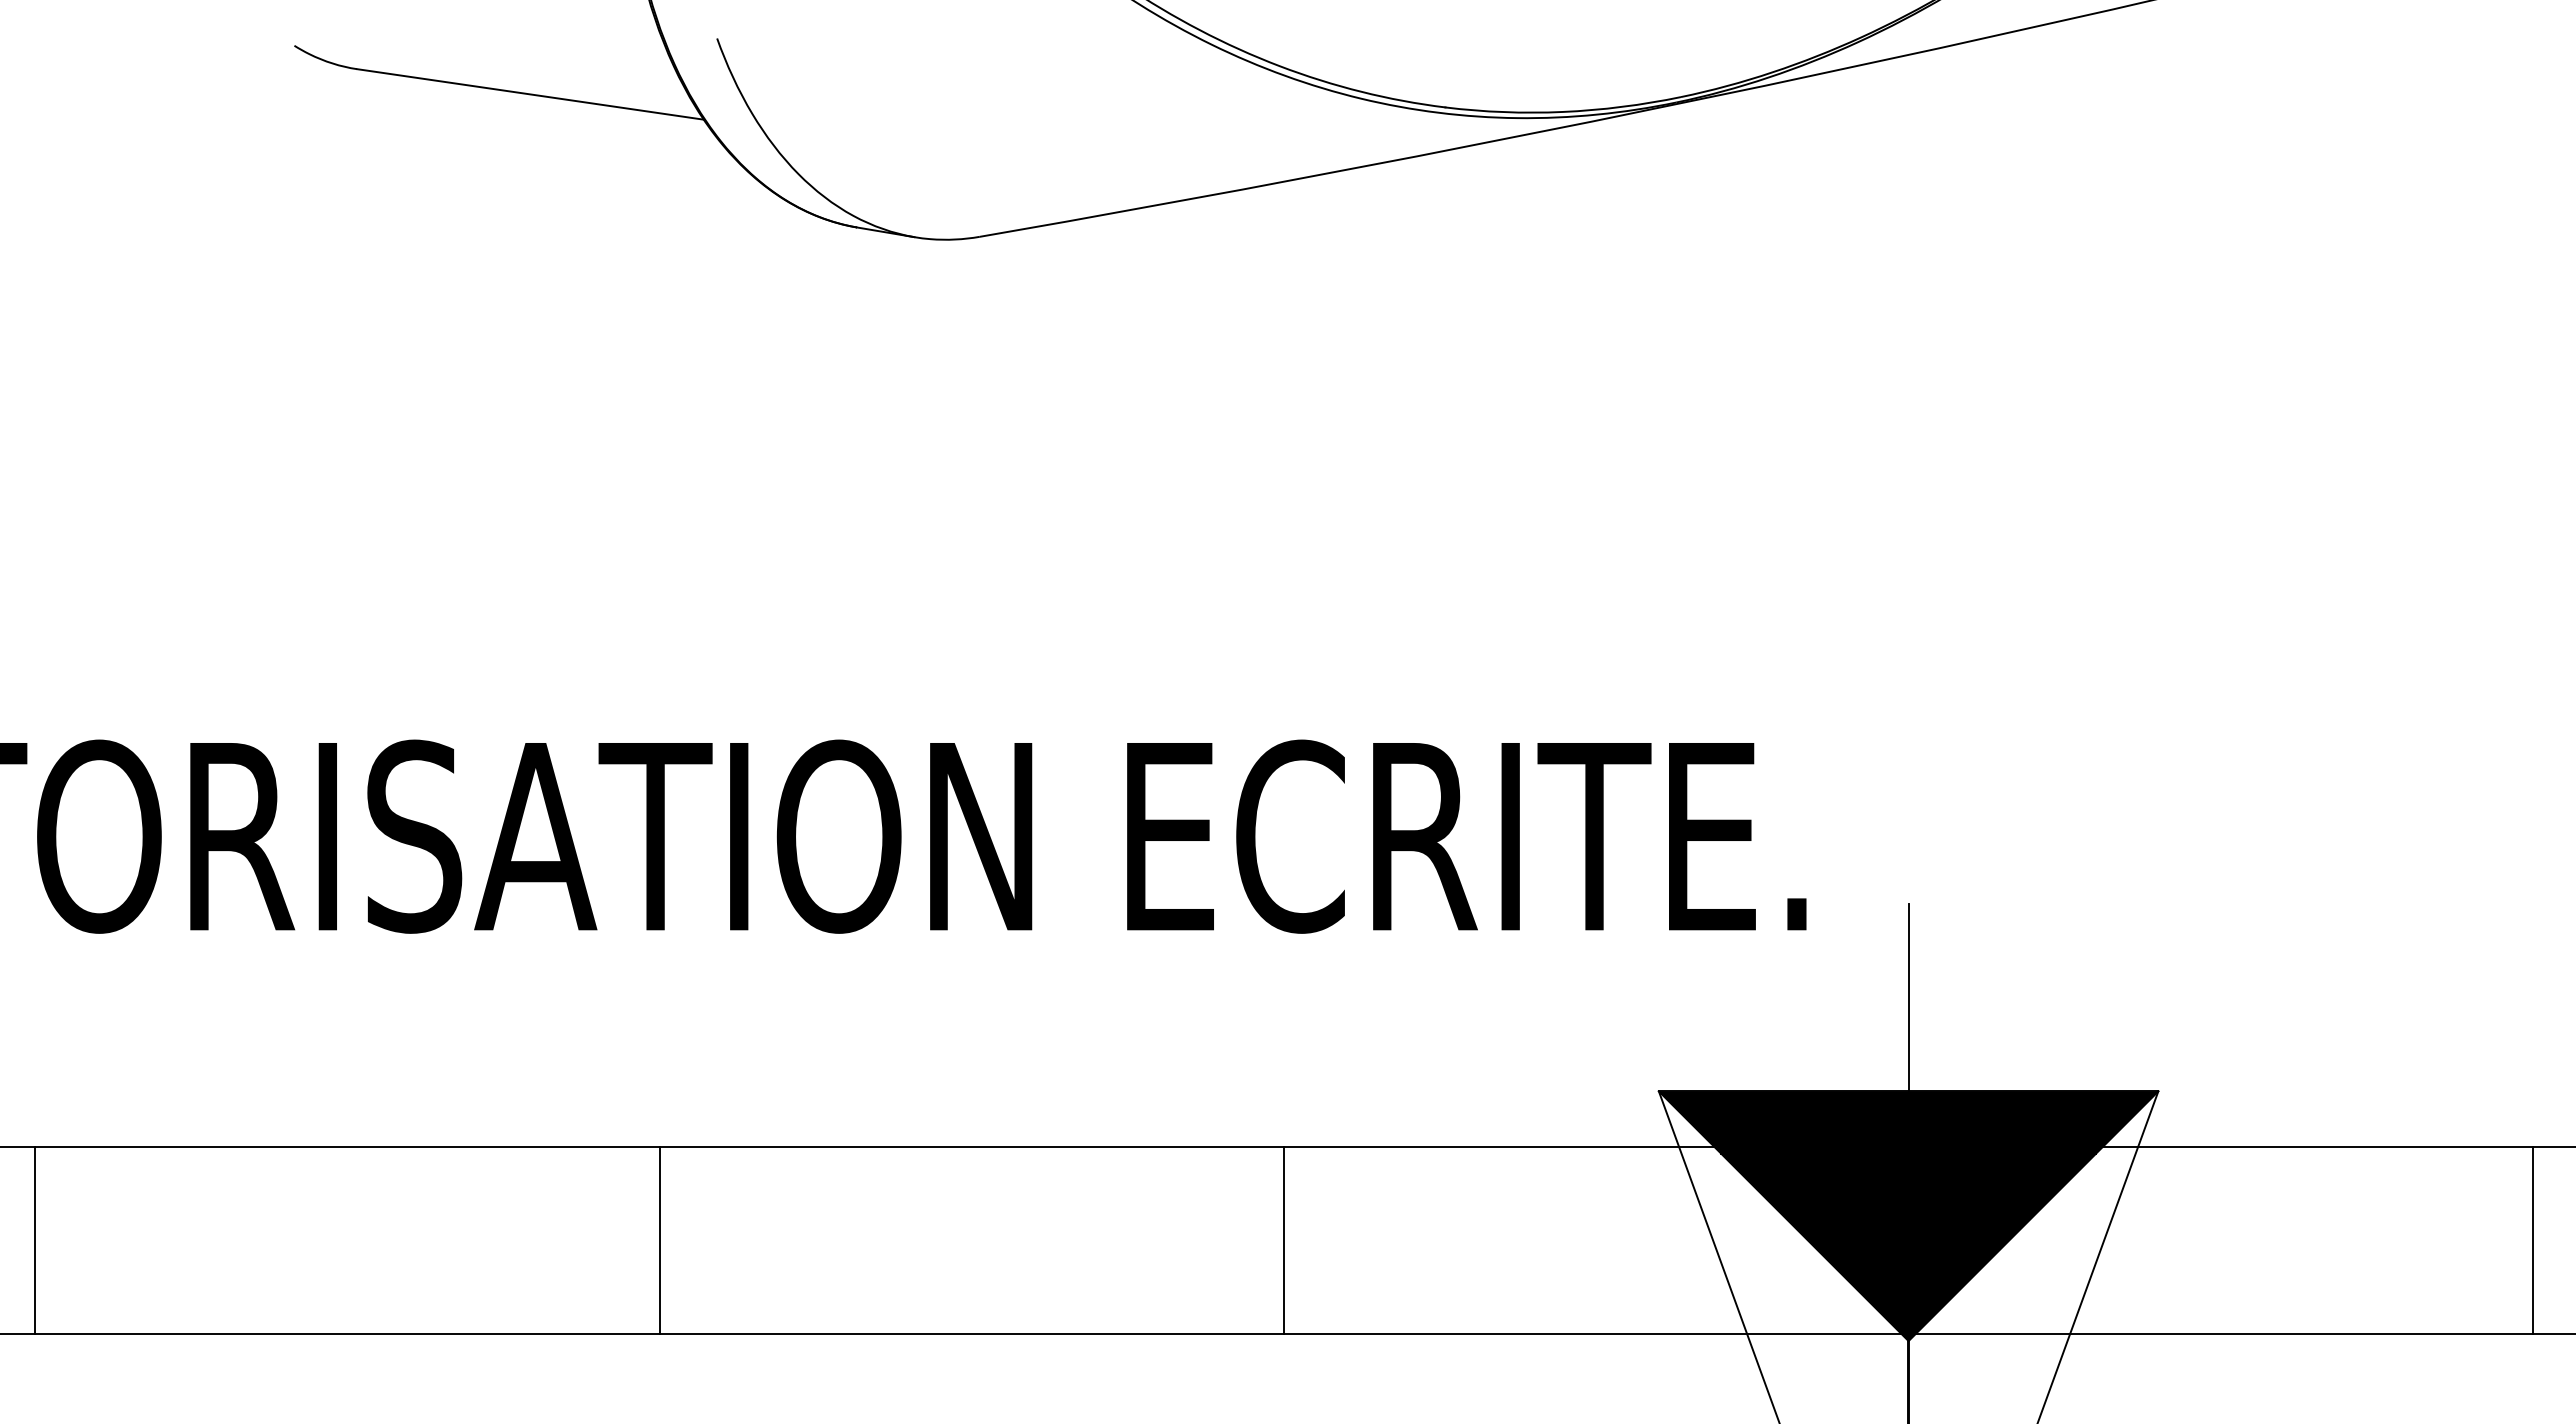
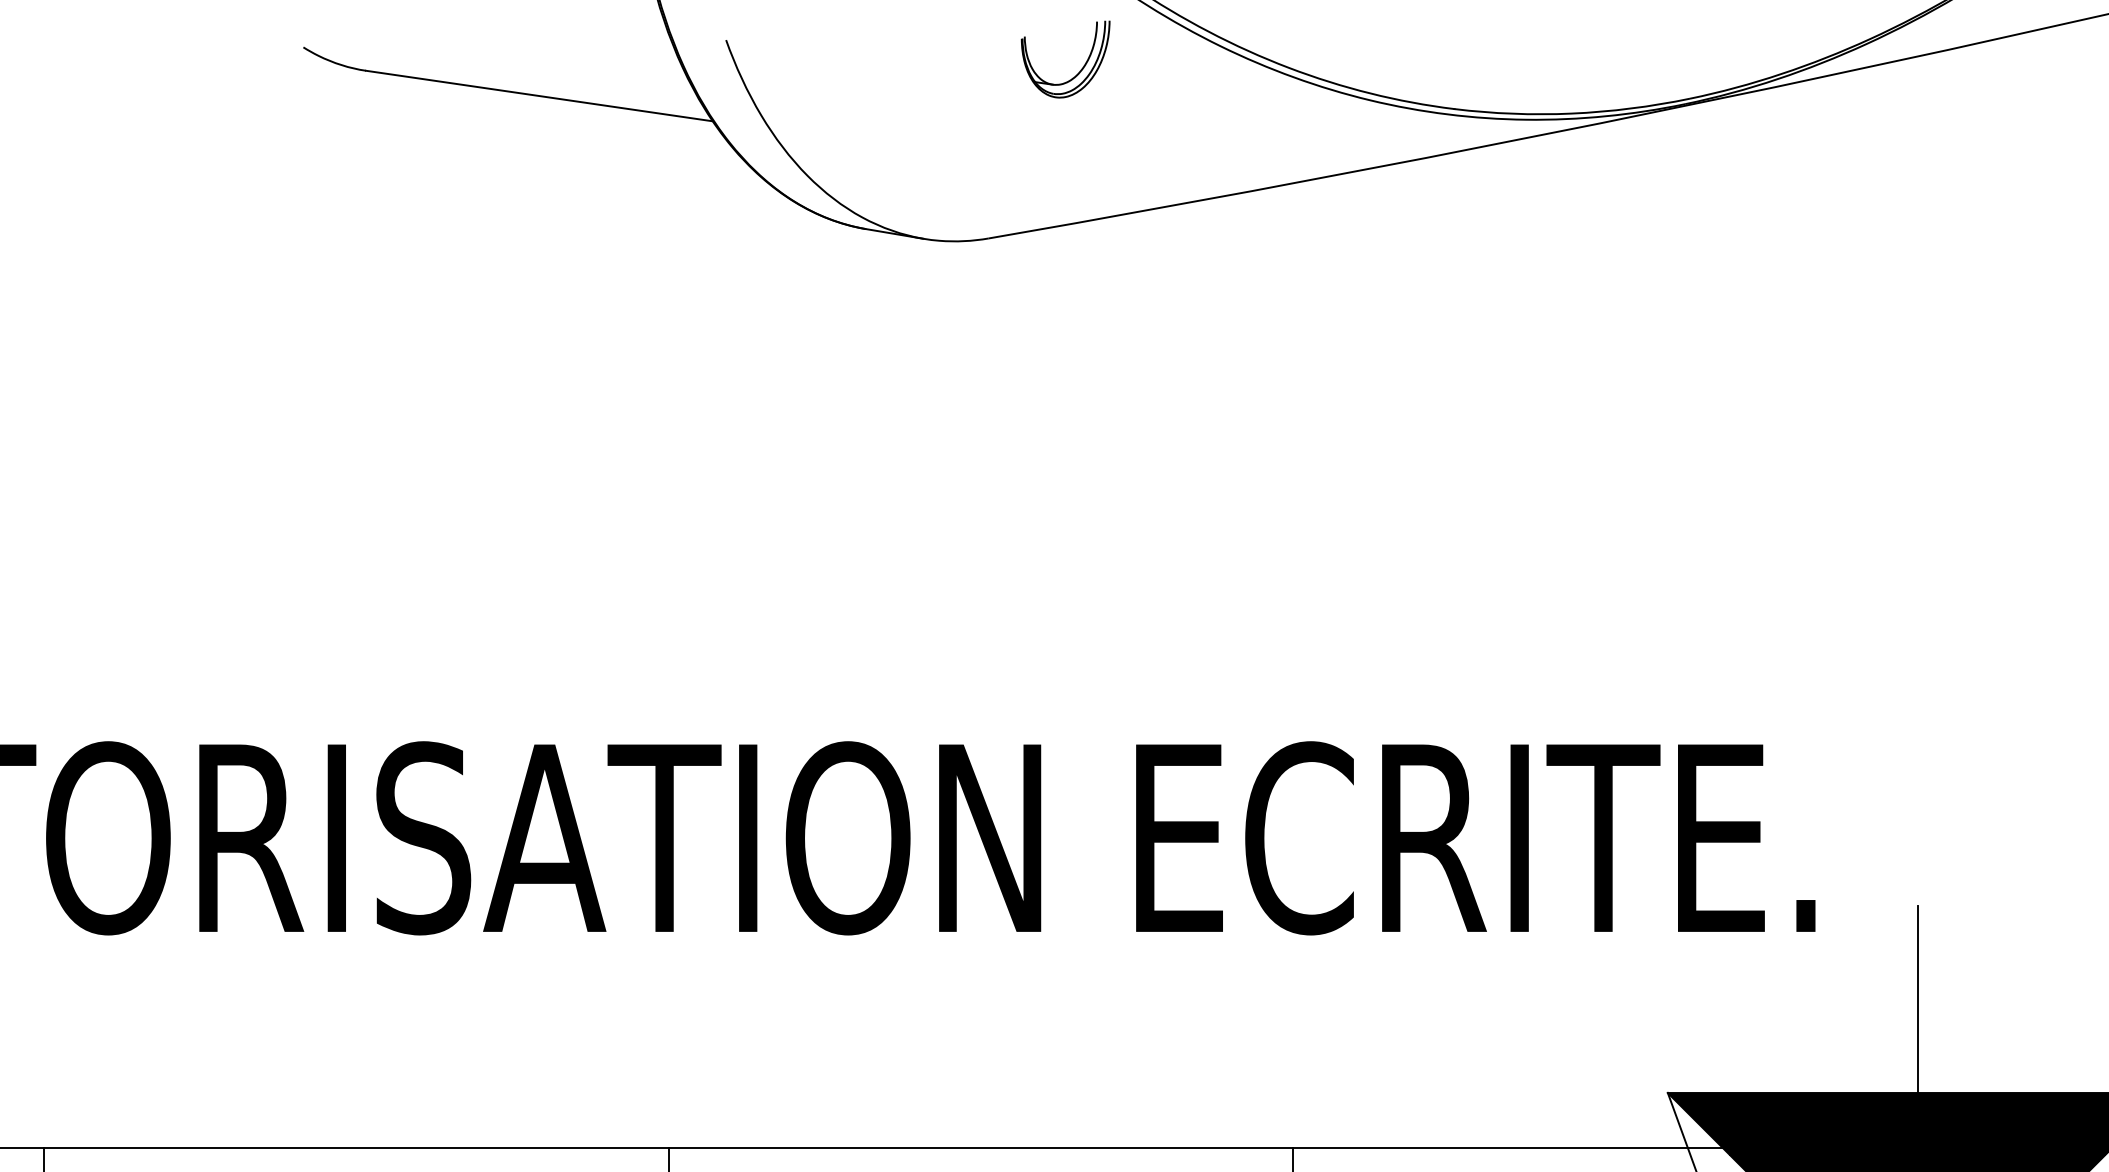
part: (1069, 70) -> (1078, 72), added

